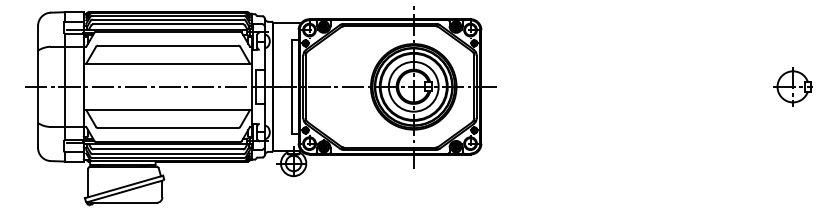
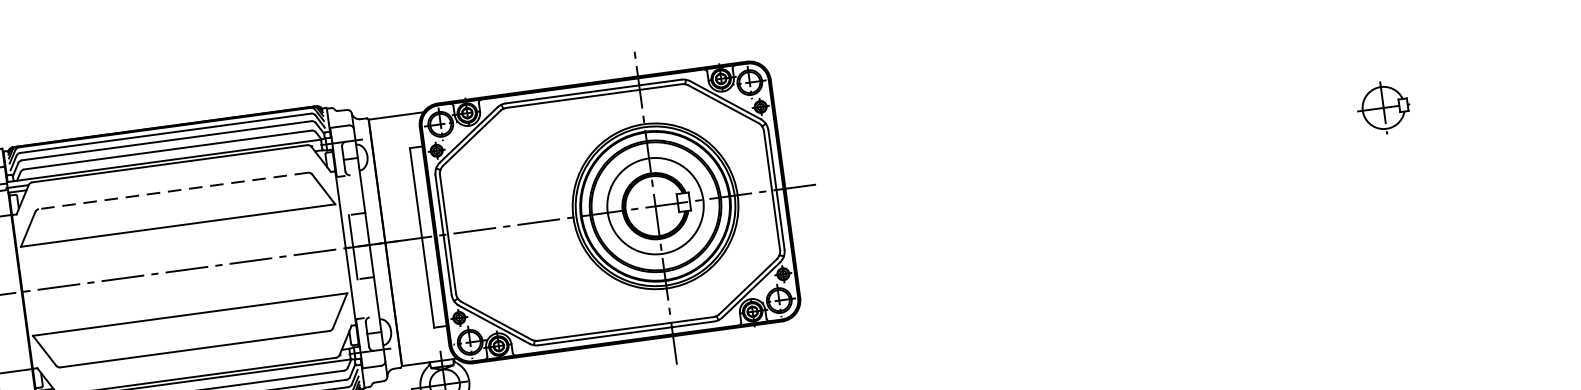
line: (167, 45) -> (172, 190), solid -> dashed
part: (792, 86) -> (1382, 107), size x0.7

